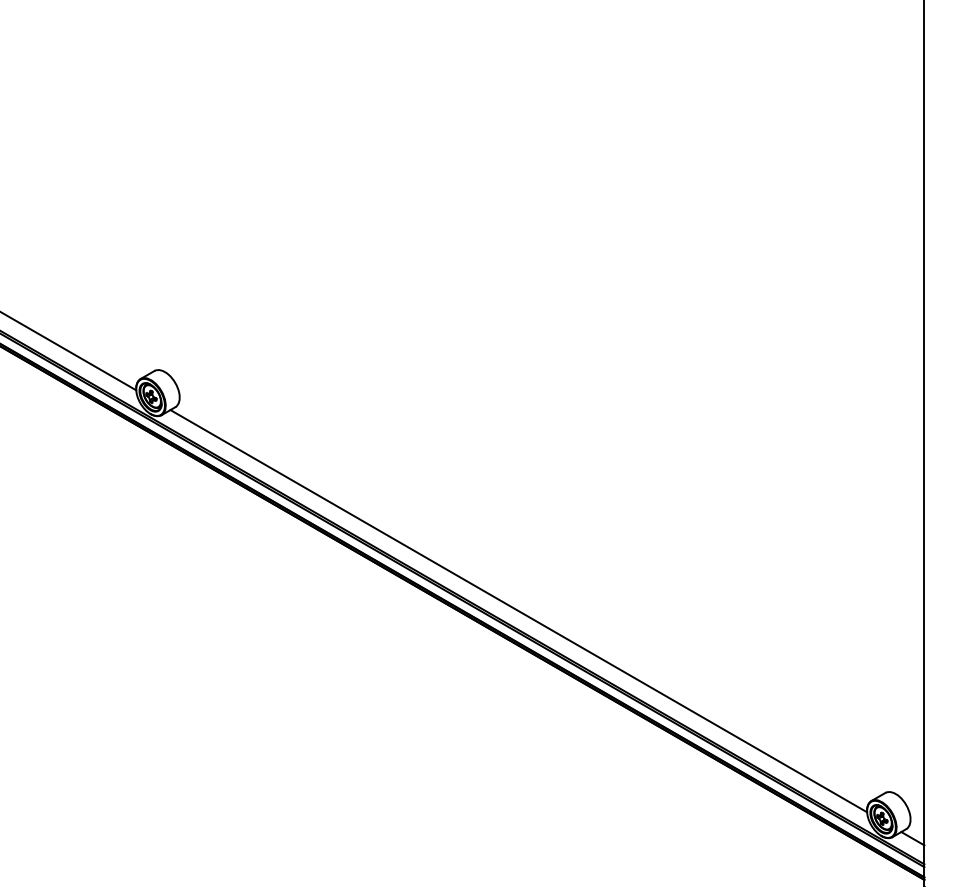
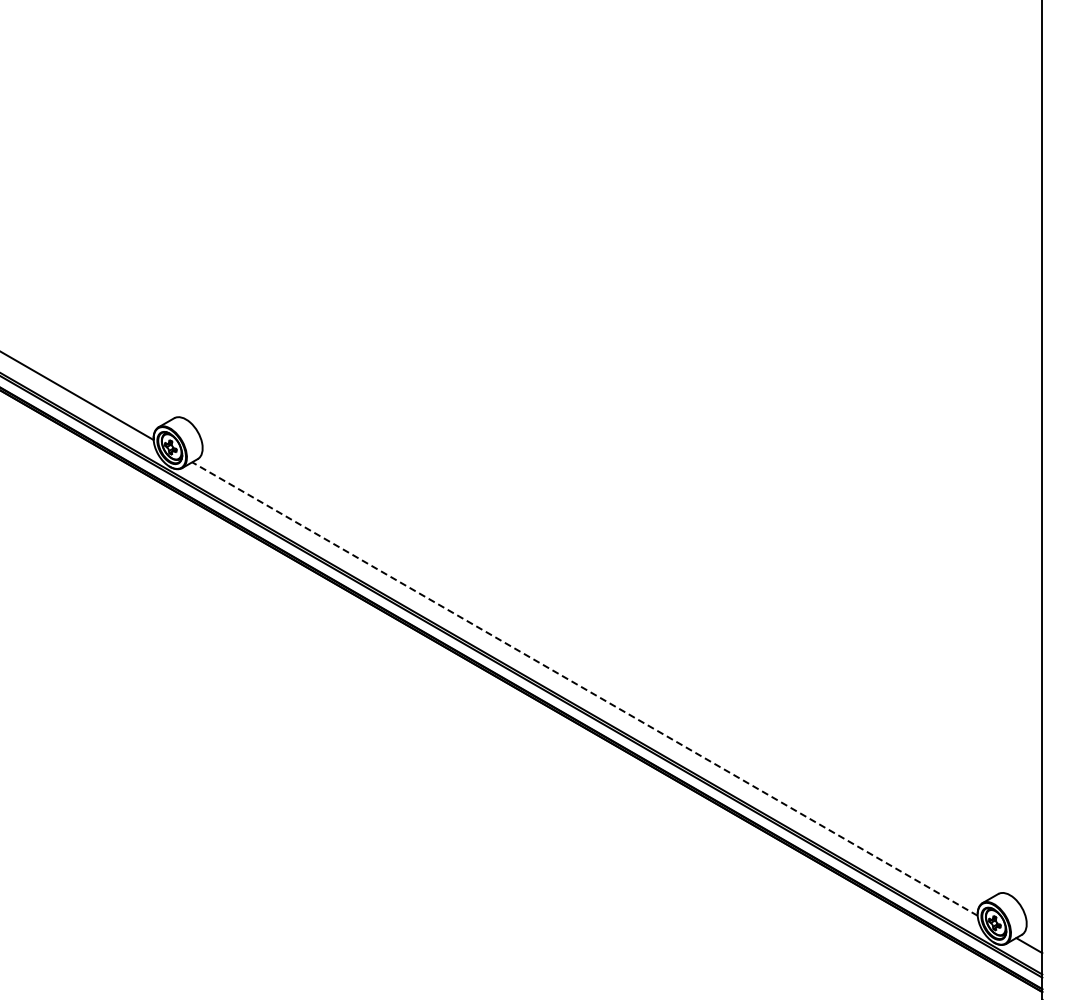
line: (518, 610) -> (584, 688), solid -> dashed

